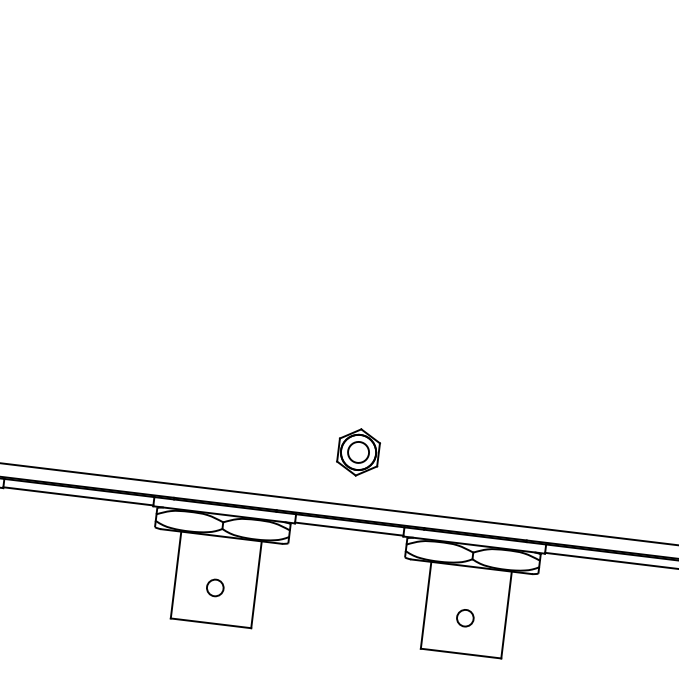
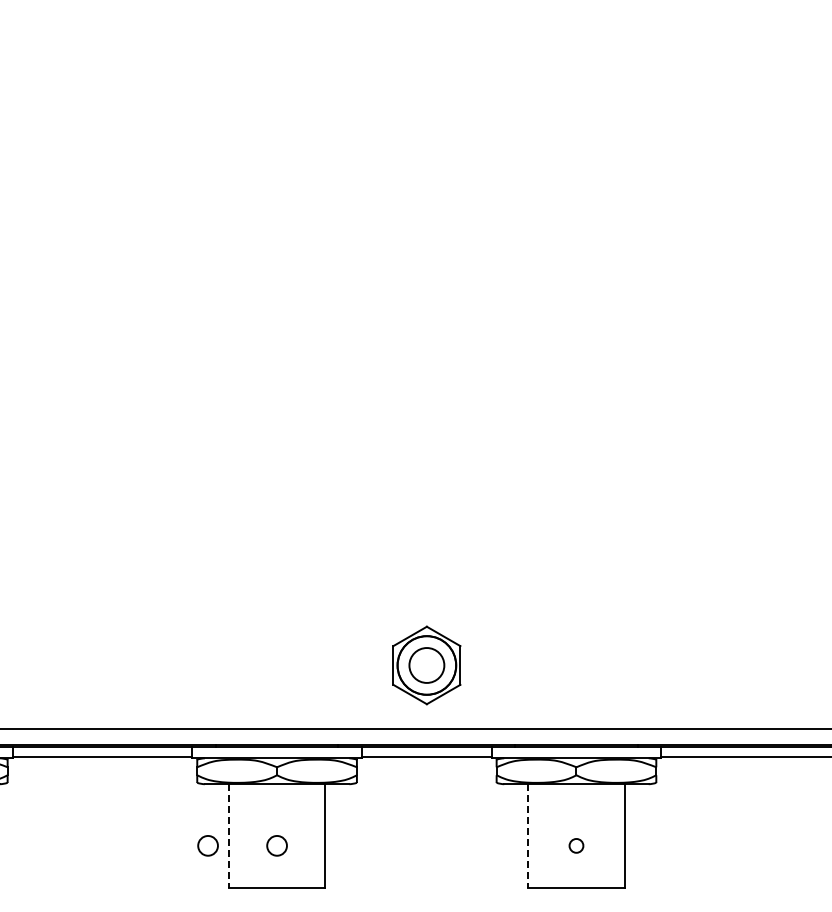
part: (358, 452) -> (426, 665), size x1.4
line: (175, 575) -> (228, 836), solid -> dashed
circle: (157, 580) -> (207, 845), added
line: (426, 605) -> (528, 836), solid -> dashed
circle: (465, 617) -> (576, 845), size x0.7

